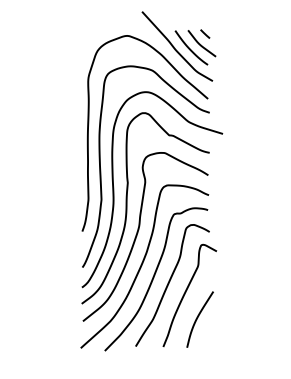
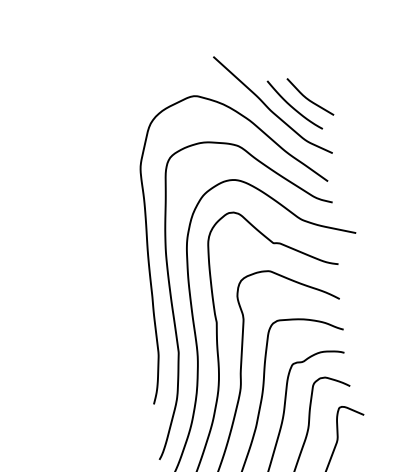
line: (205, 33) -> (314, 80), removed

